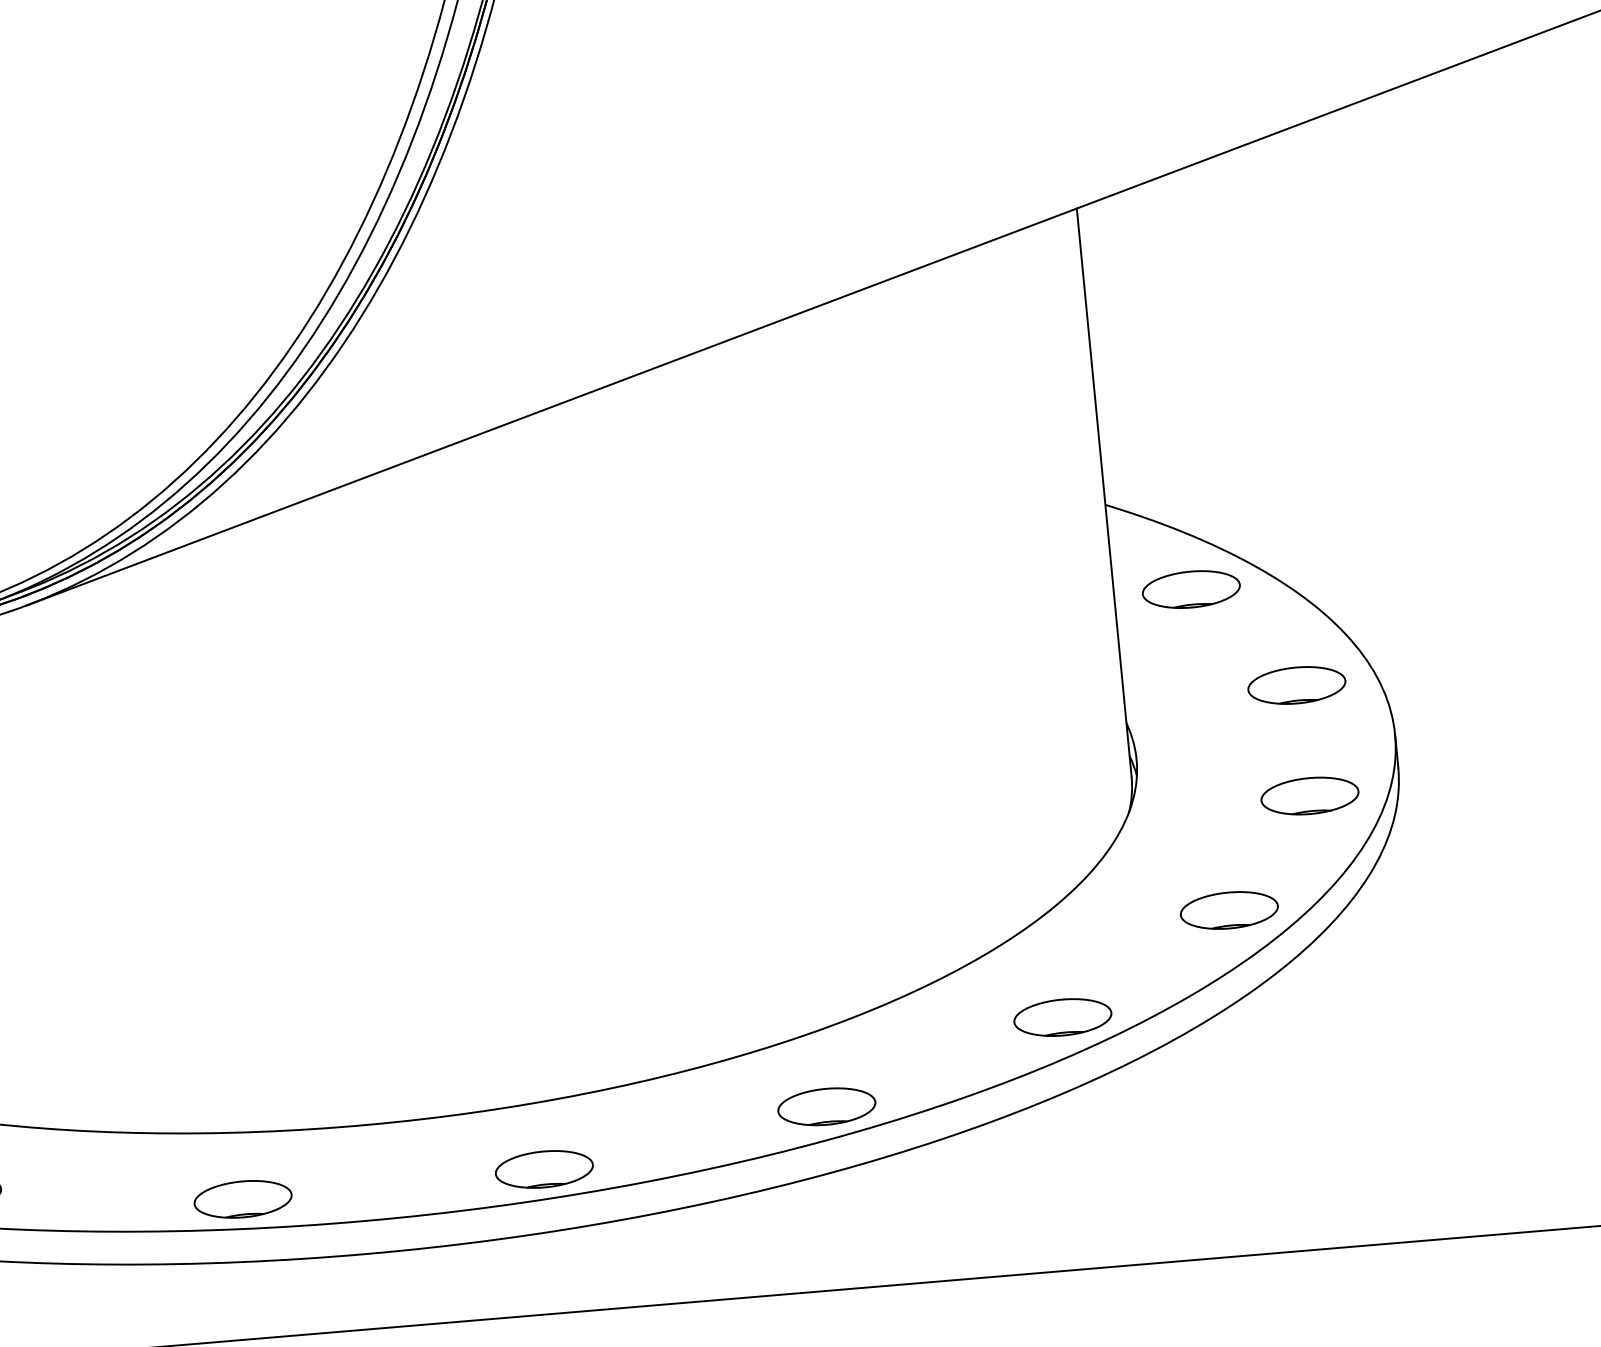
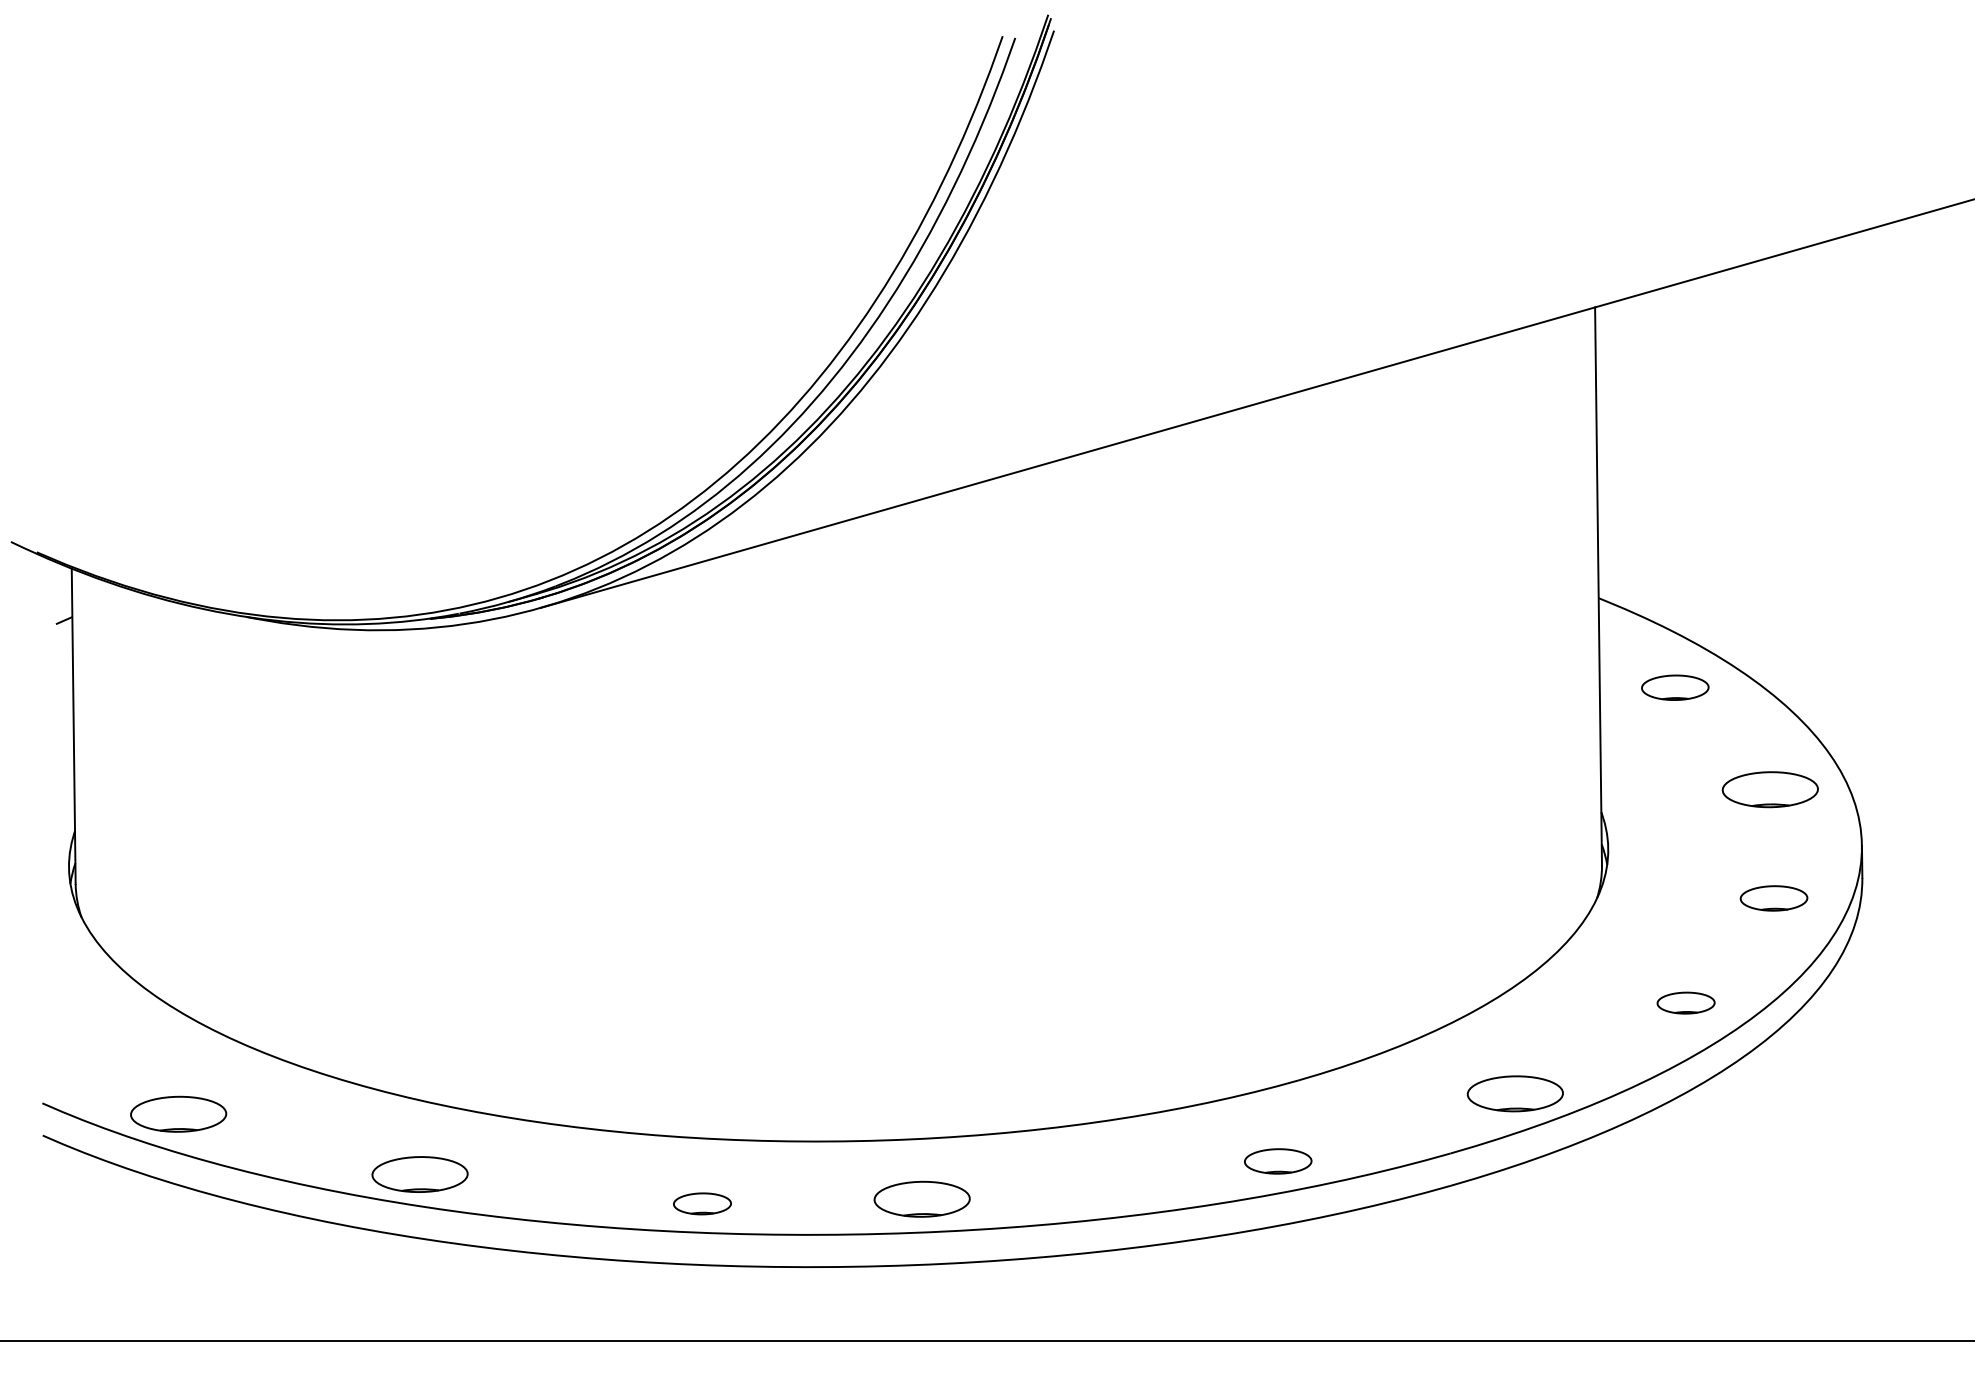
part: (1190, 589) -> (1674, 687), size x0.7
part: (1309, 796) -> (1773, 898), size x0.7
part: (1228, 909) -> (1685, 1002), size x0.6
part: (826, 1106) -> (1277, 1161), size x0.7
part: (543, 1168) -> (921, 1198), moved
part: (243, 1199) -> (702, 1203), size x0.6

